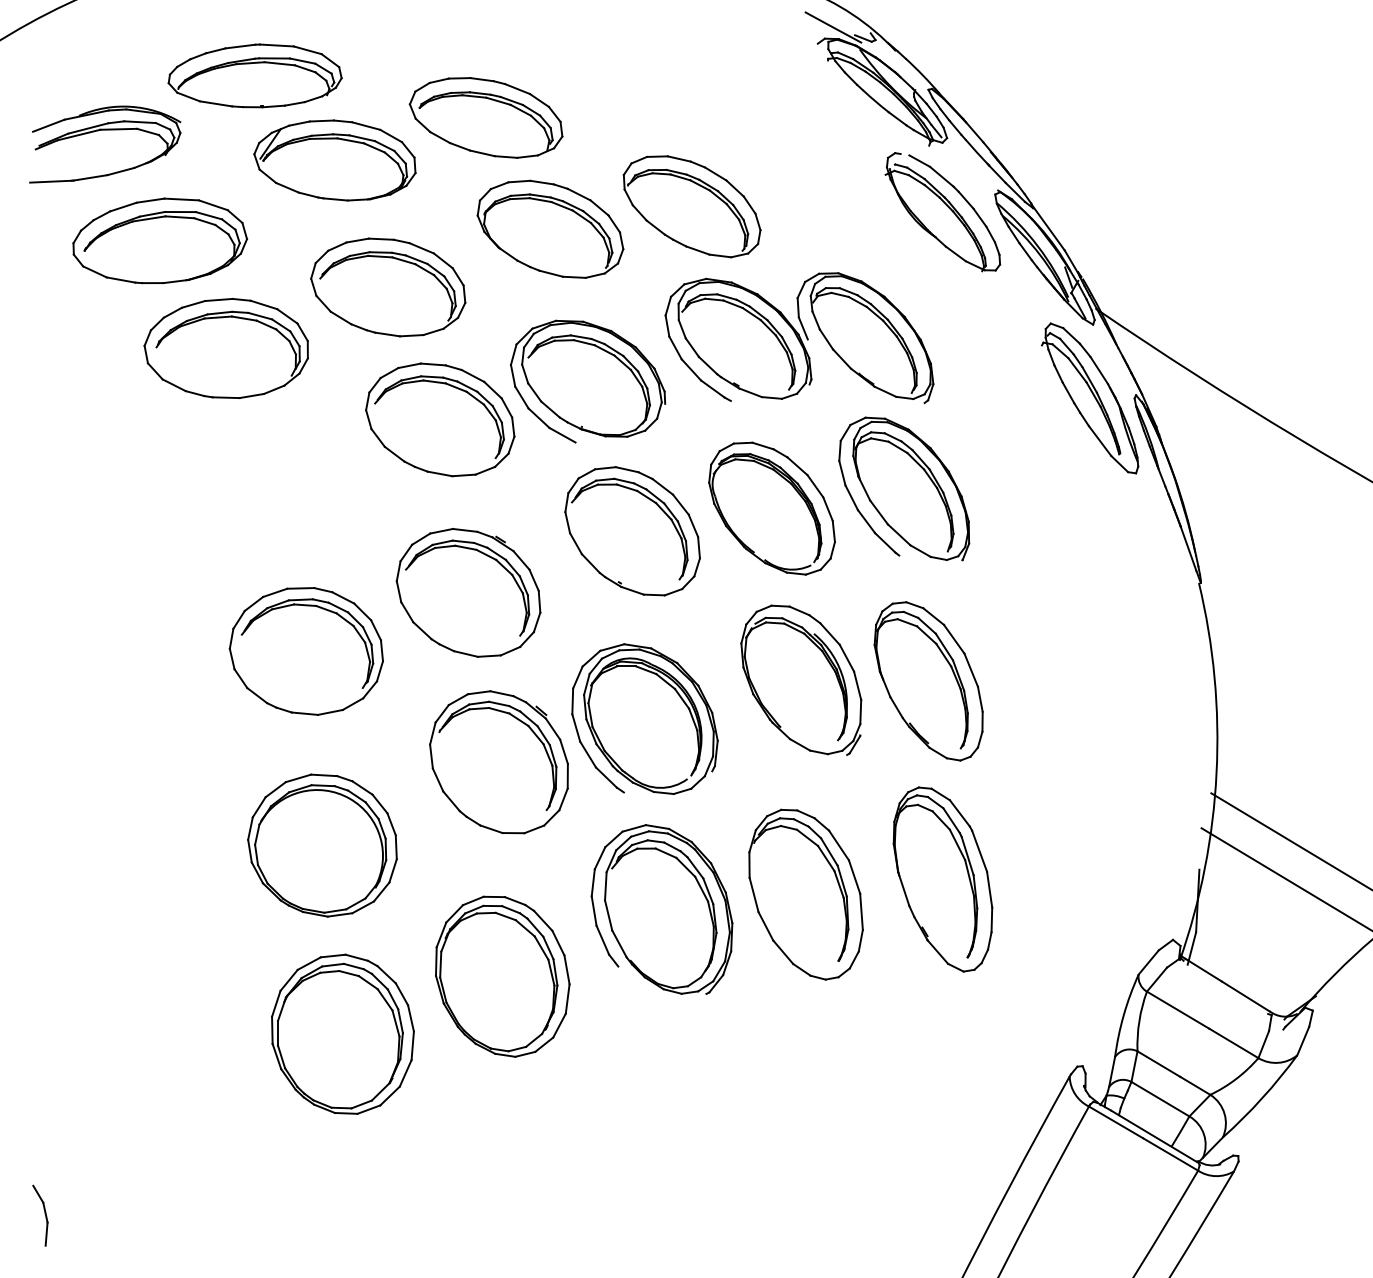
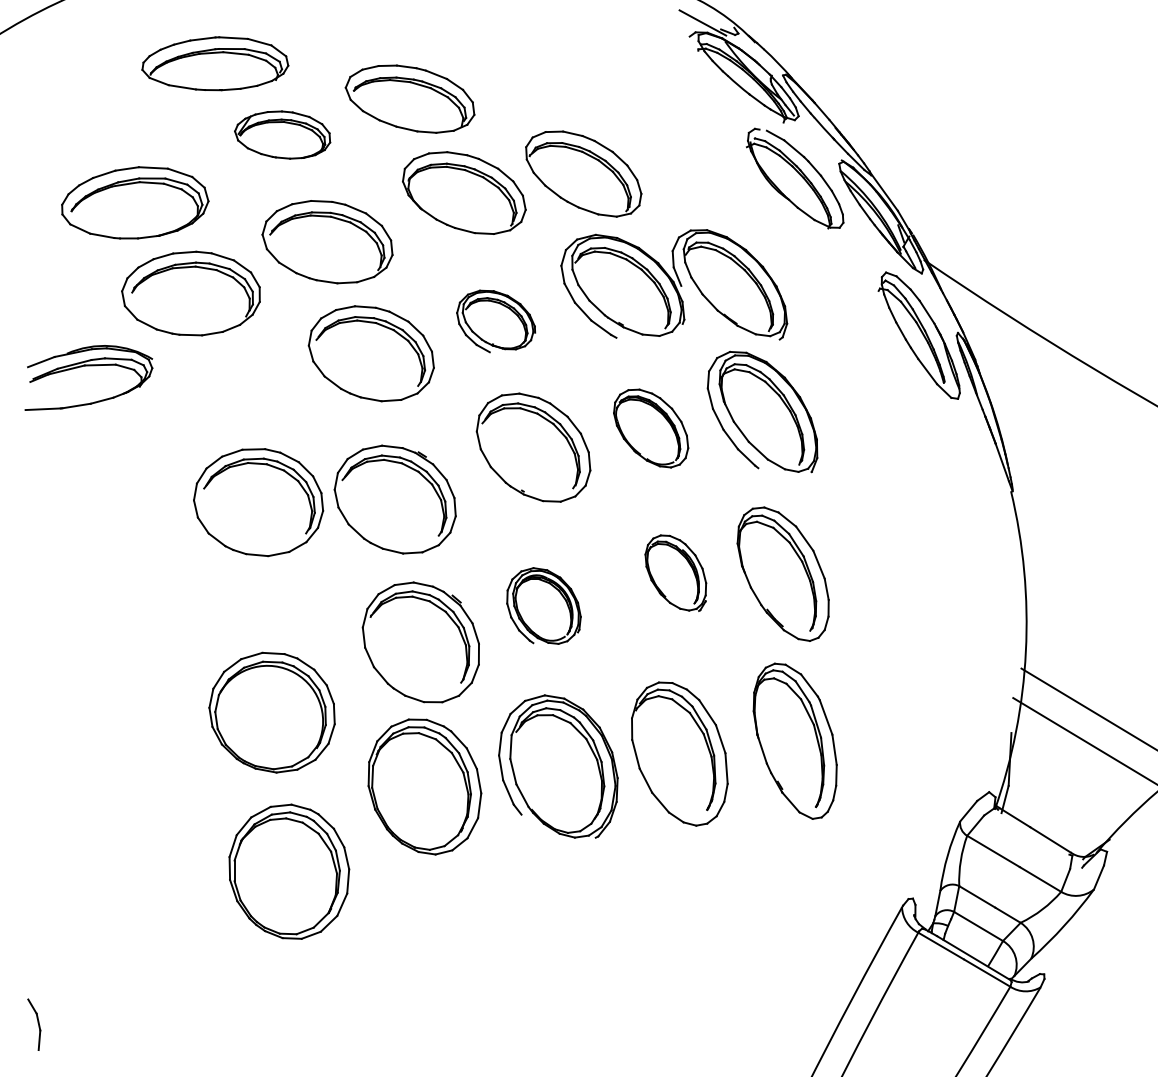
part: (105, 130) -> (89, 366), moved
part: (334, 160) -> (282, 135), size x0.7
part: (588, 381) -> (496, 321), size x0.6
part: (771, 508) -> (650, 428), size x0.7
part: (305, 651) -> (257, 502), moved
part: (801, 679) -> (675, 572), size x0.6
part: (644, 718) -> (543, 605), size x0.6
part: (502, 976) -> (424, 786), moved

